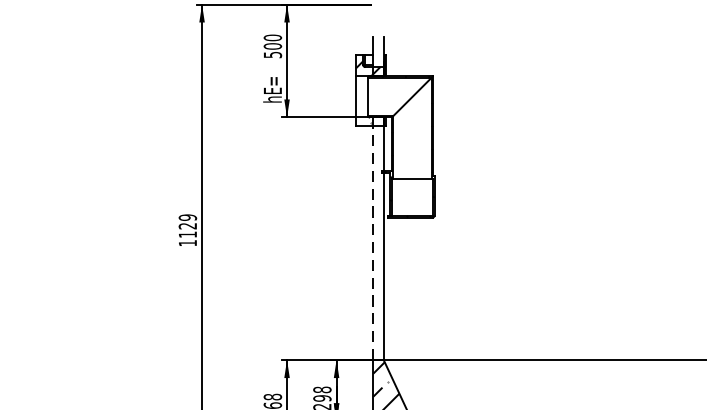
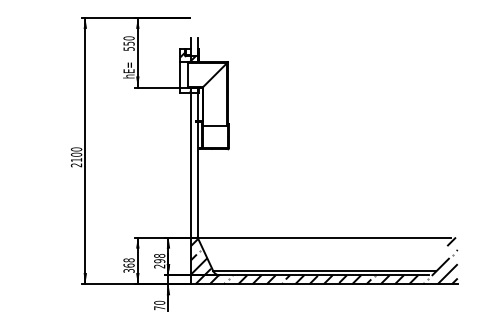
text: (271, 46) -> (128, 43), 500 -> 550
text: (187, 230) -> (76, 157), 1129 -> 2100
line: (373, 238) -> (191, 162), dashed -> solid

